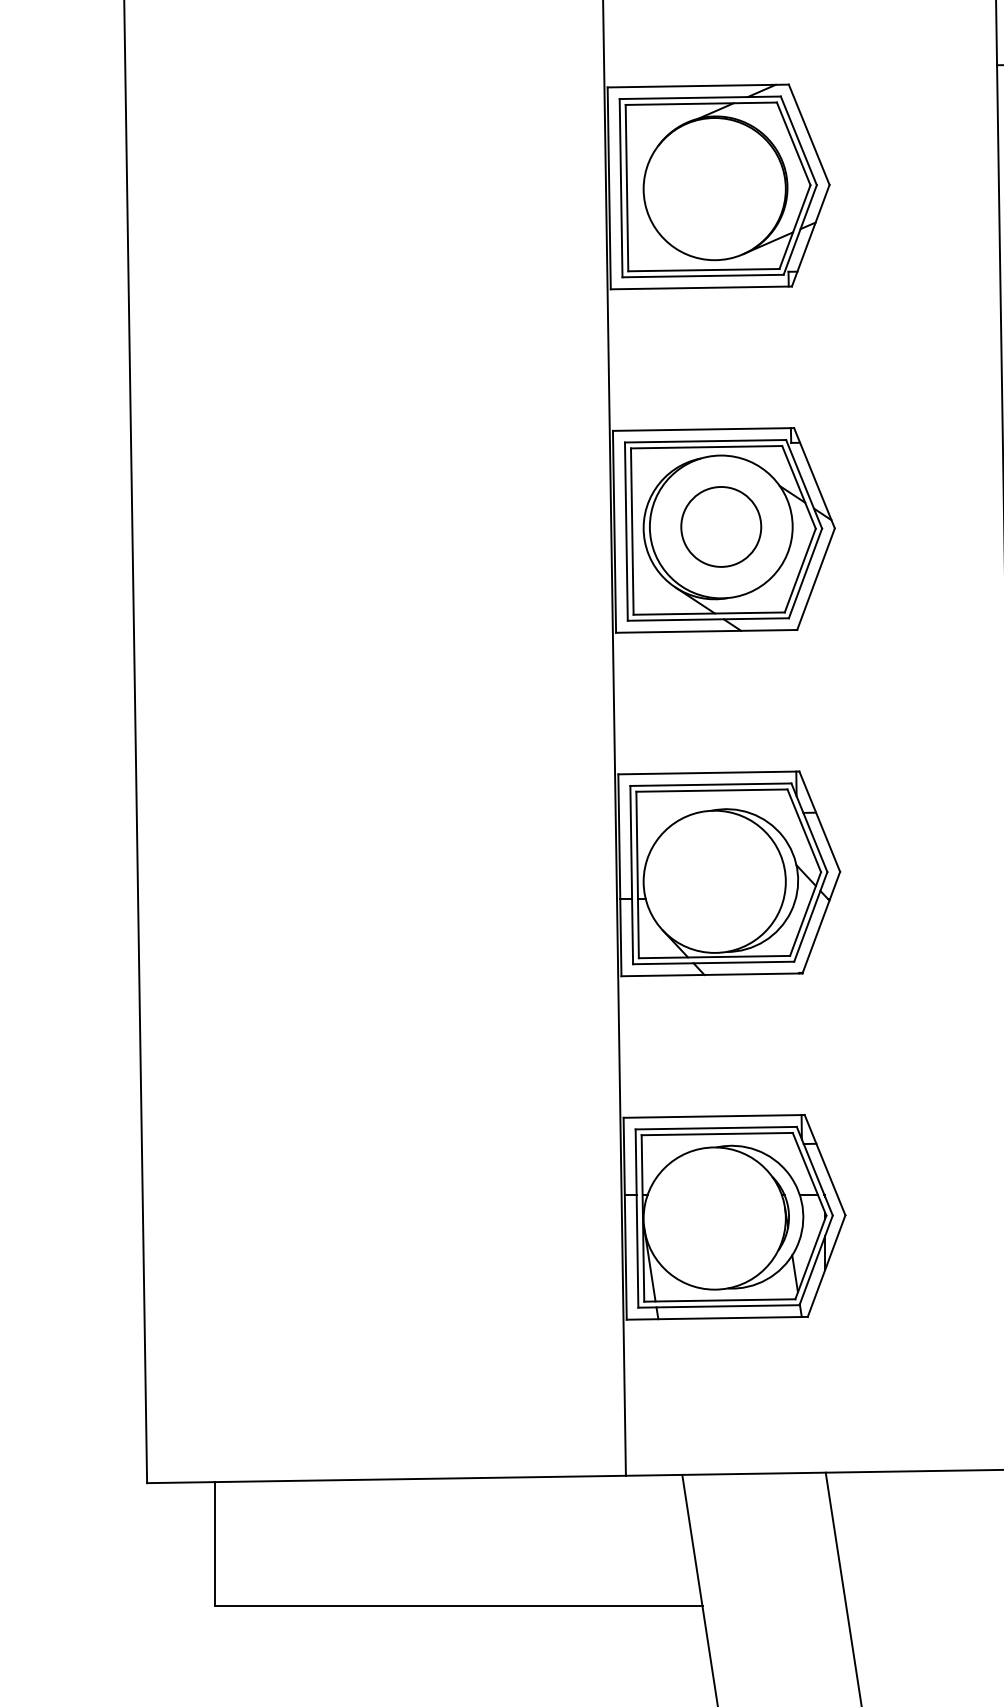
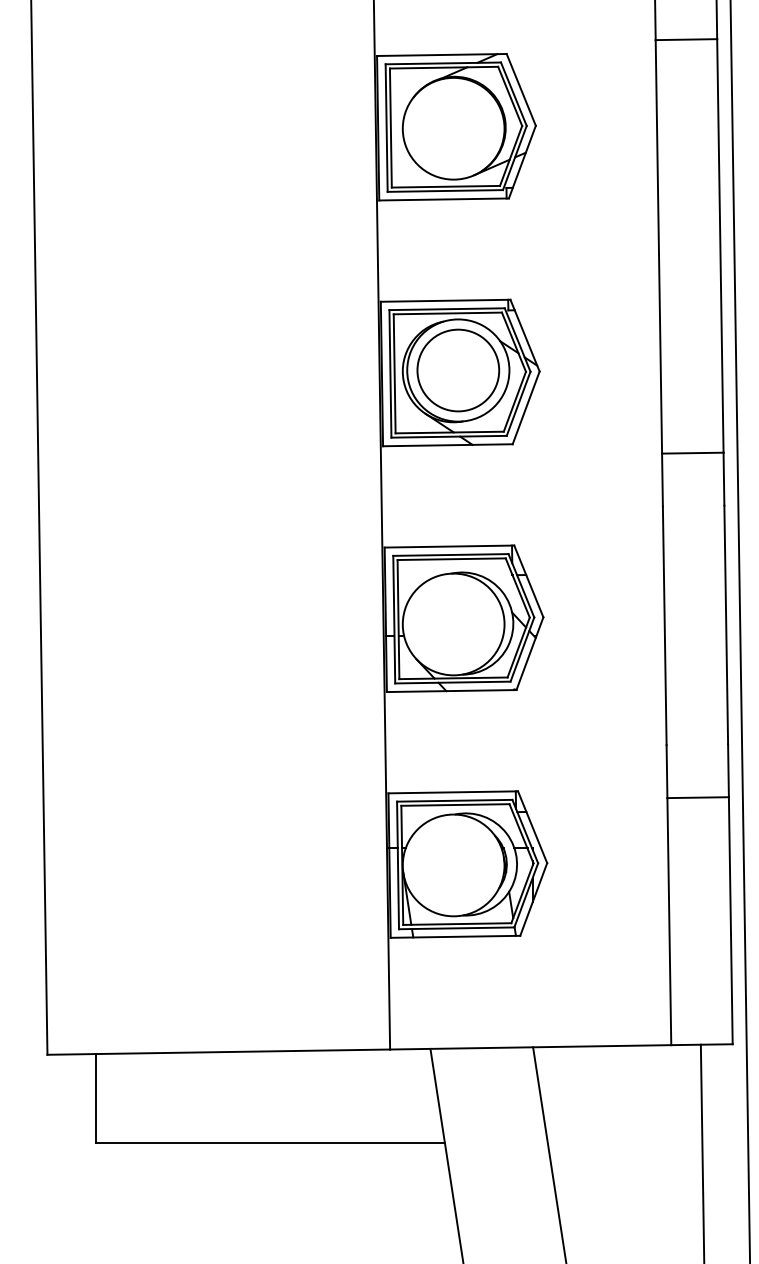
circle: (721, 526) -> (458, 370), size x1.43

